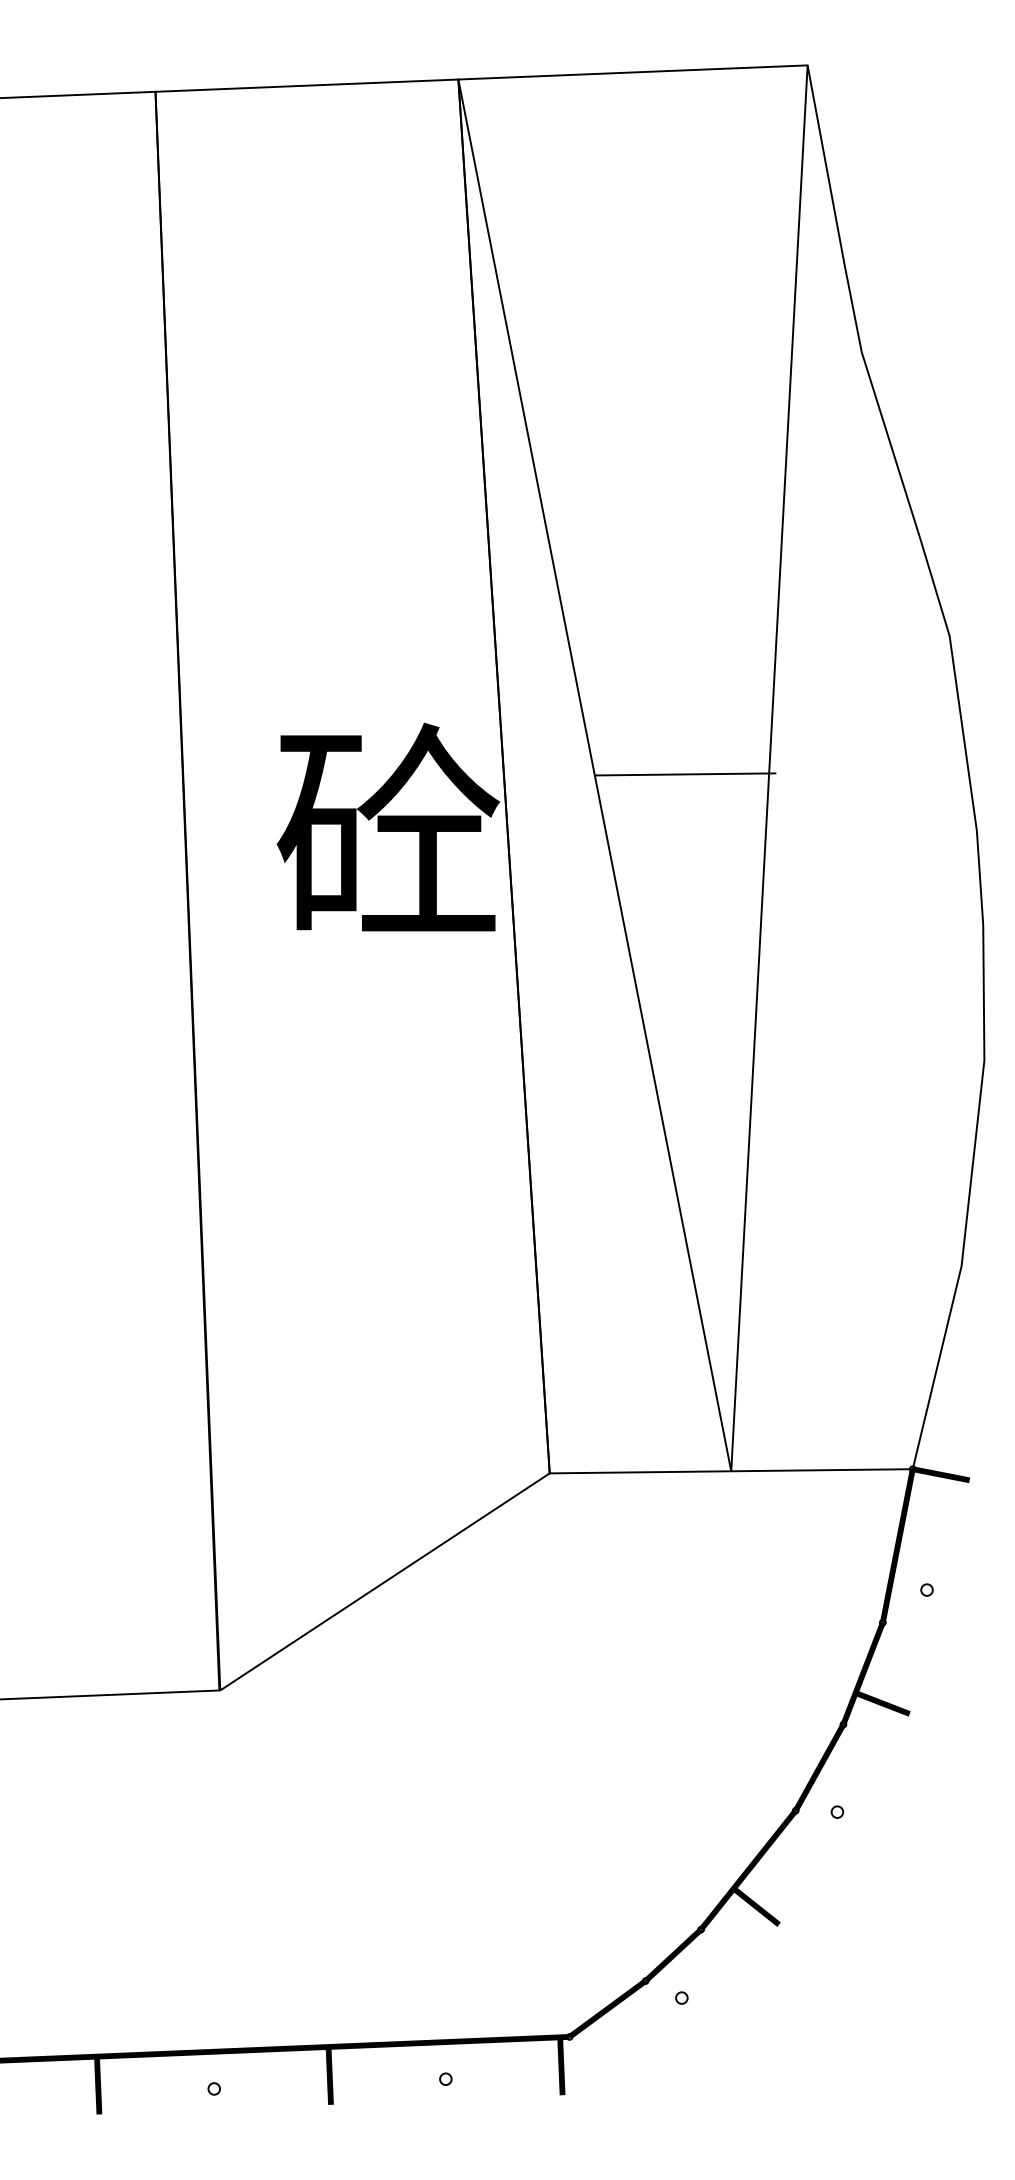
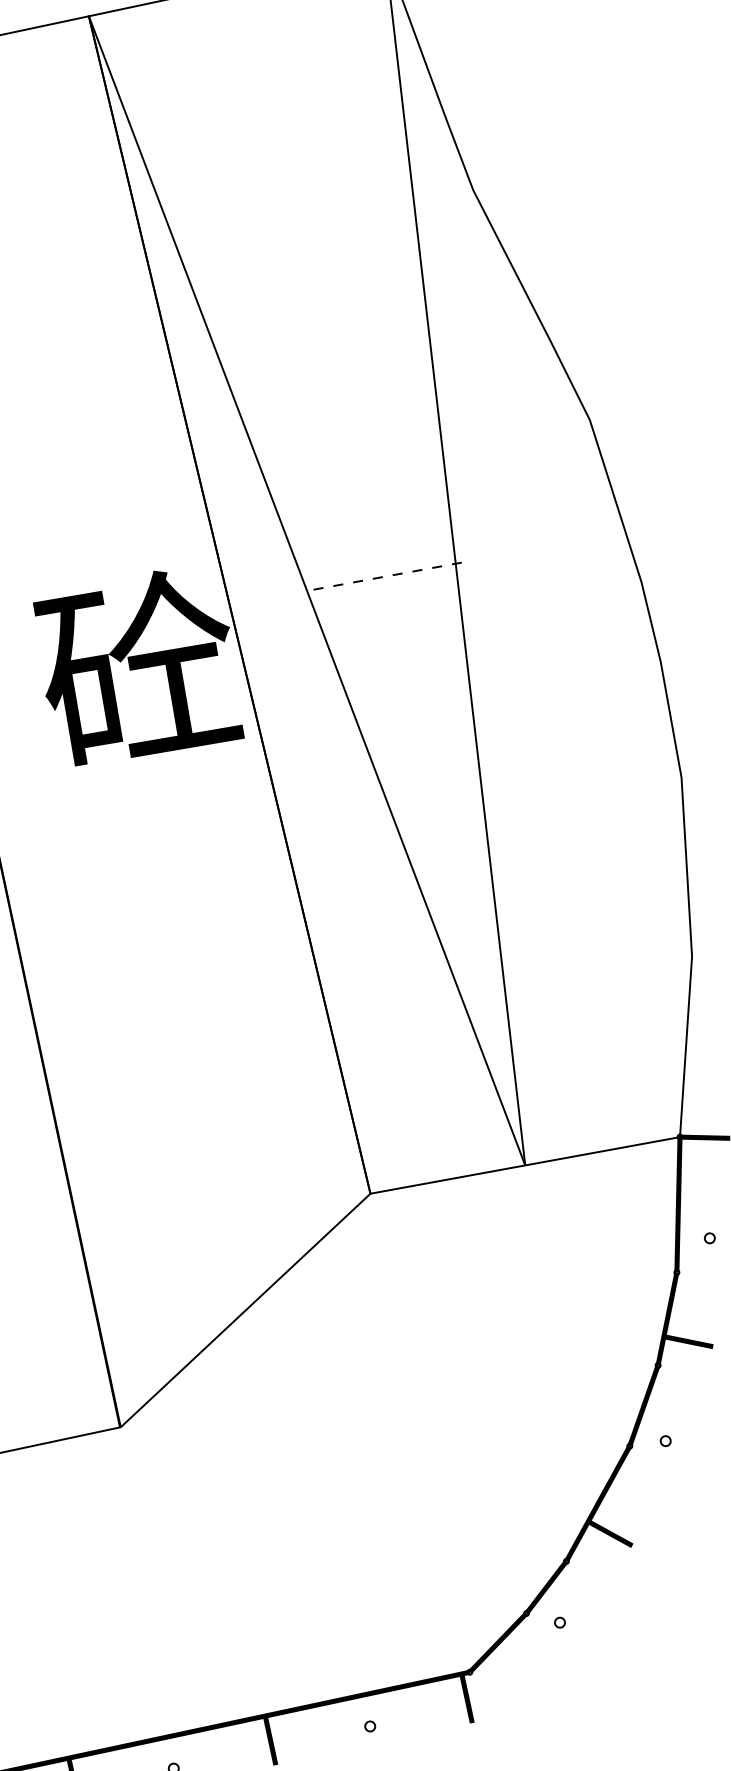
line: (685, 774) -> (384, 576), solid -> dashed

